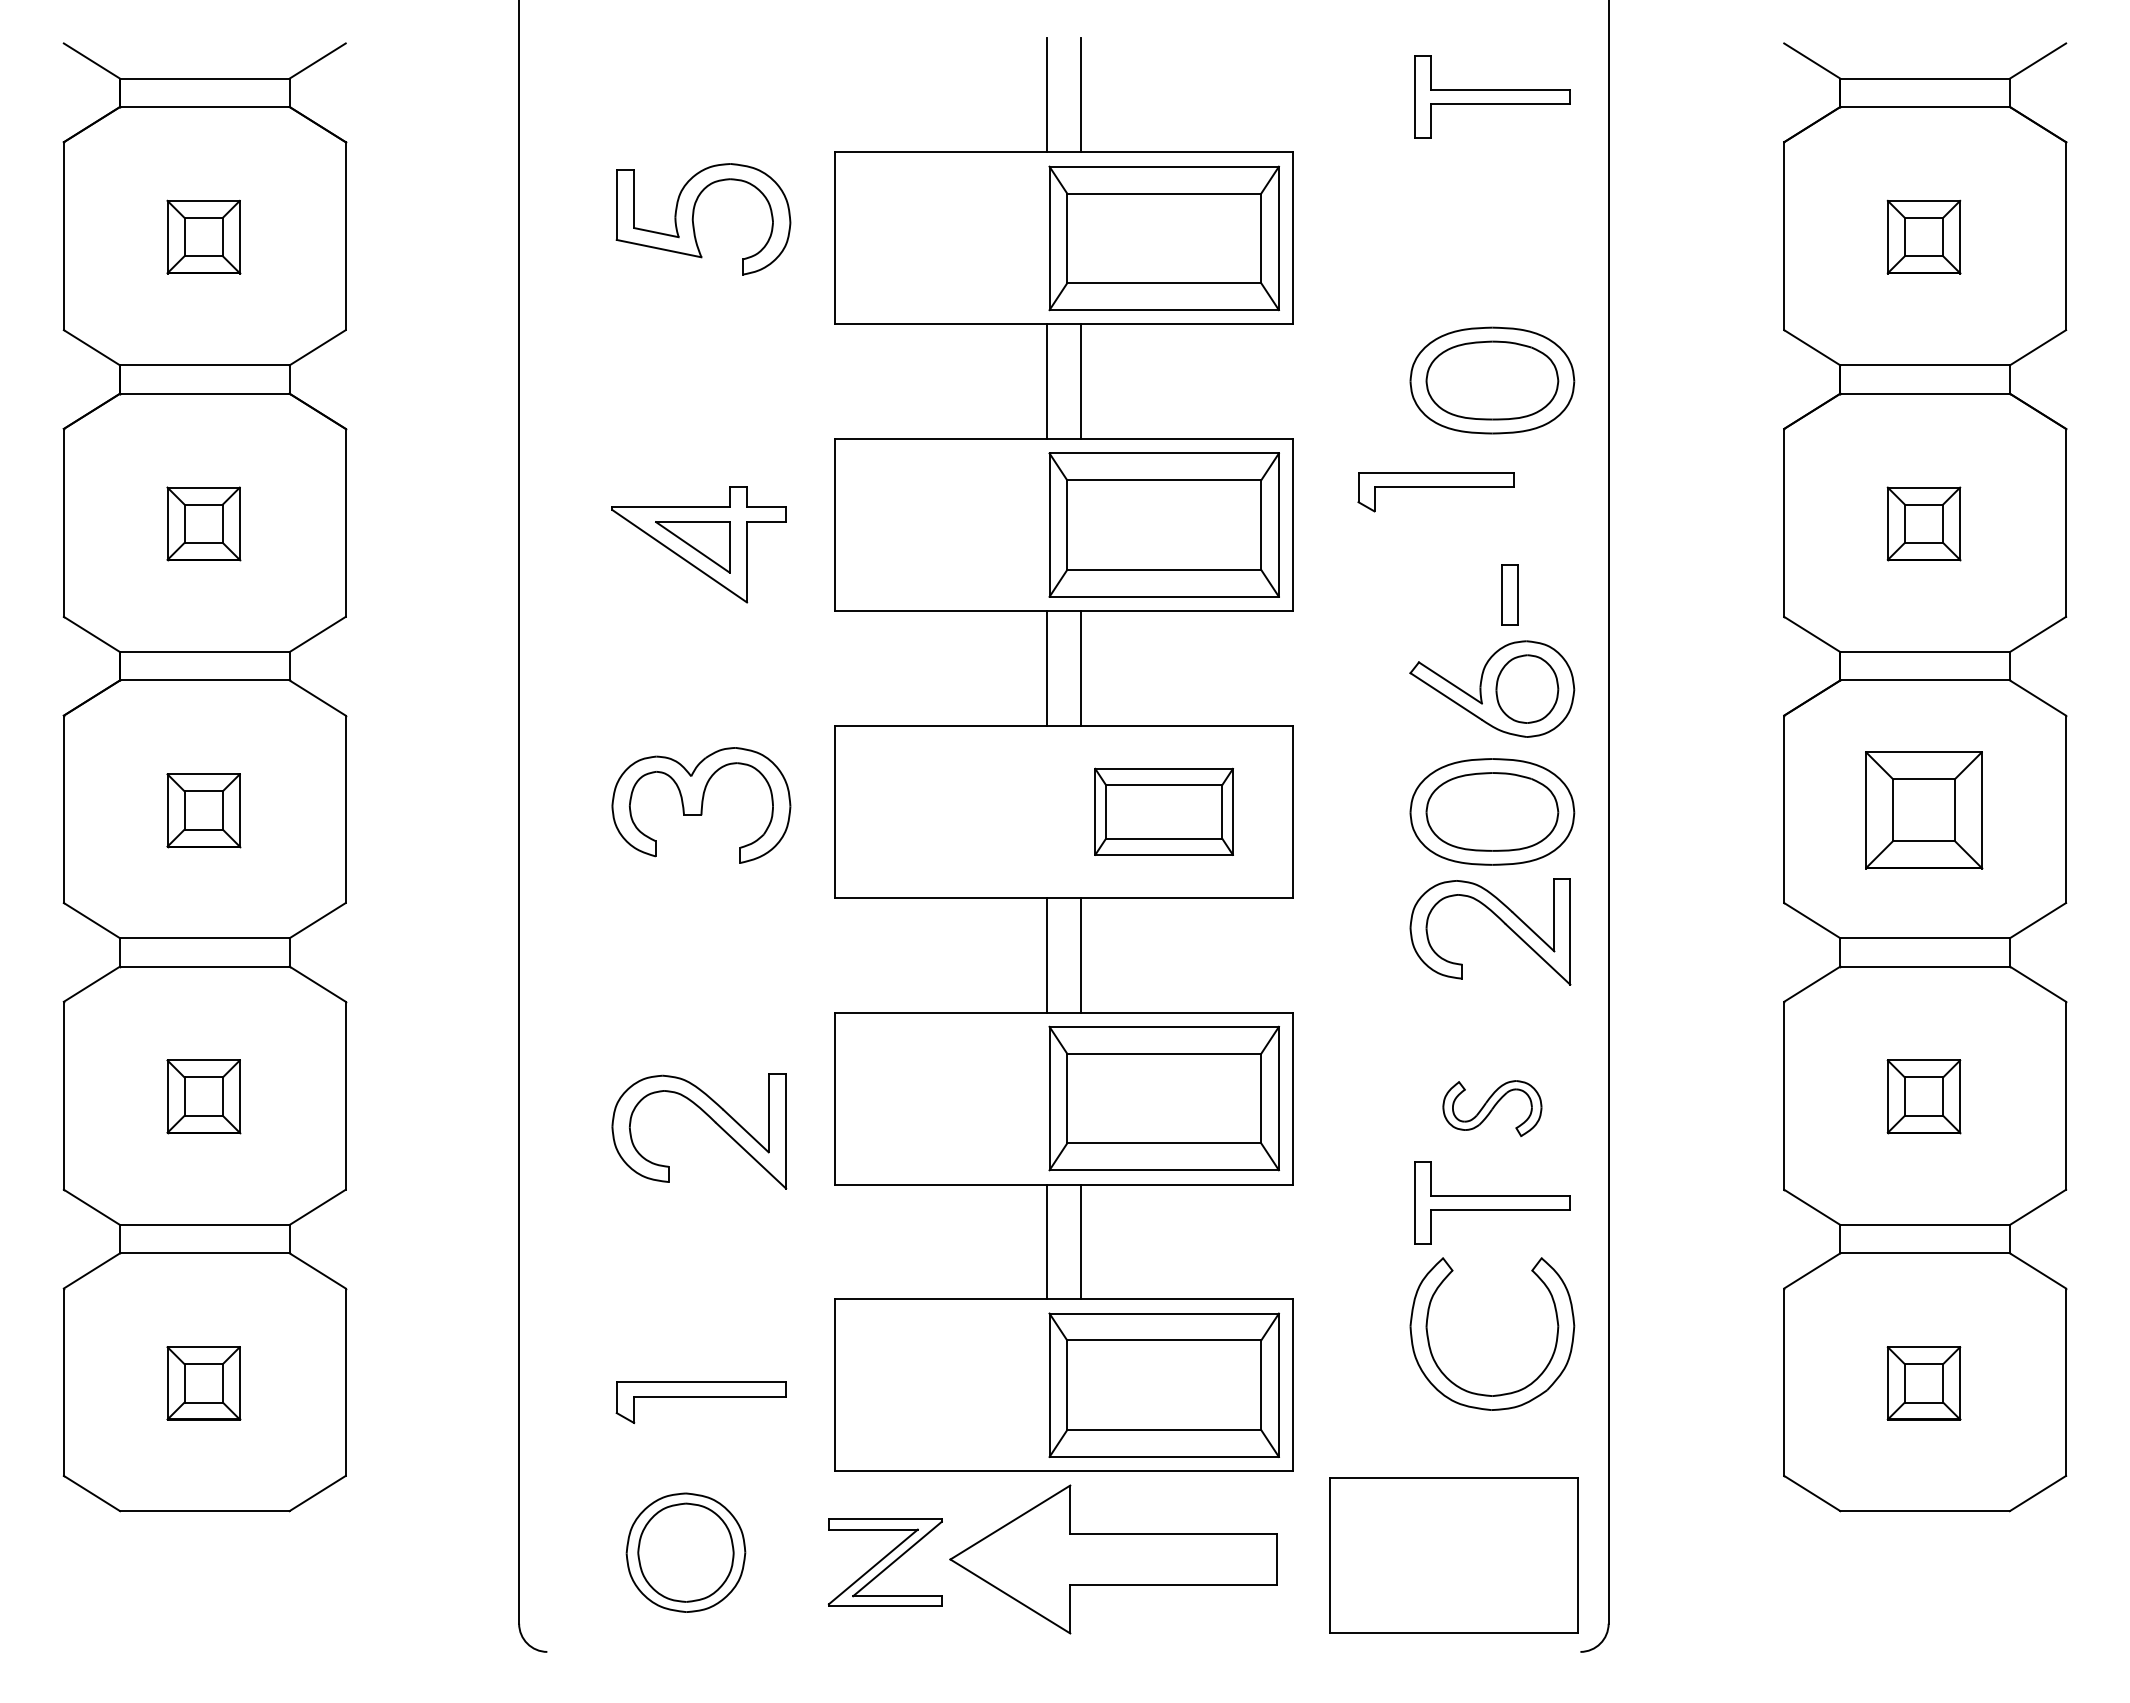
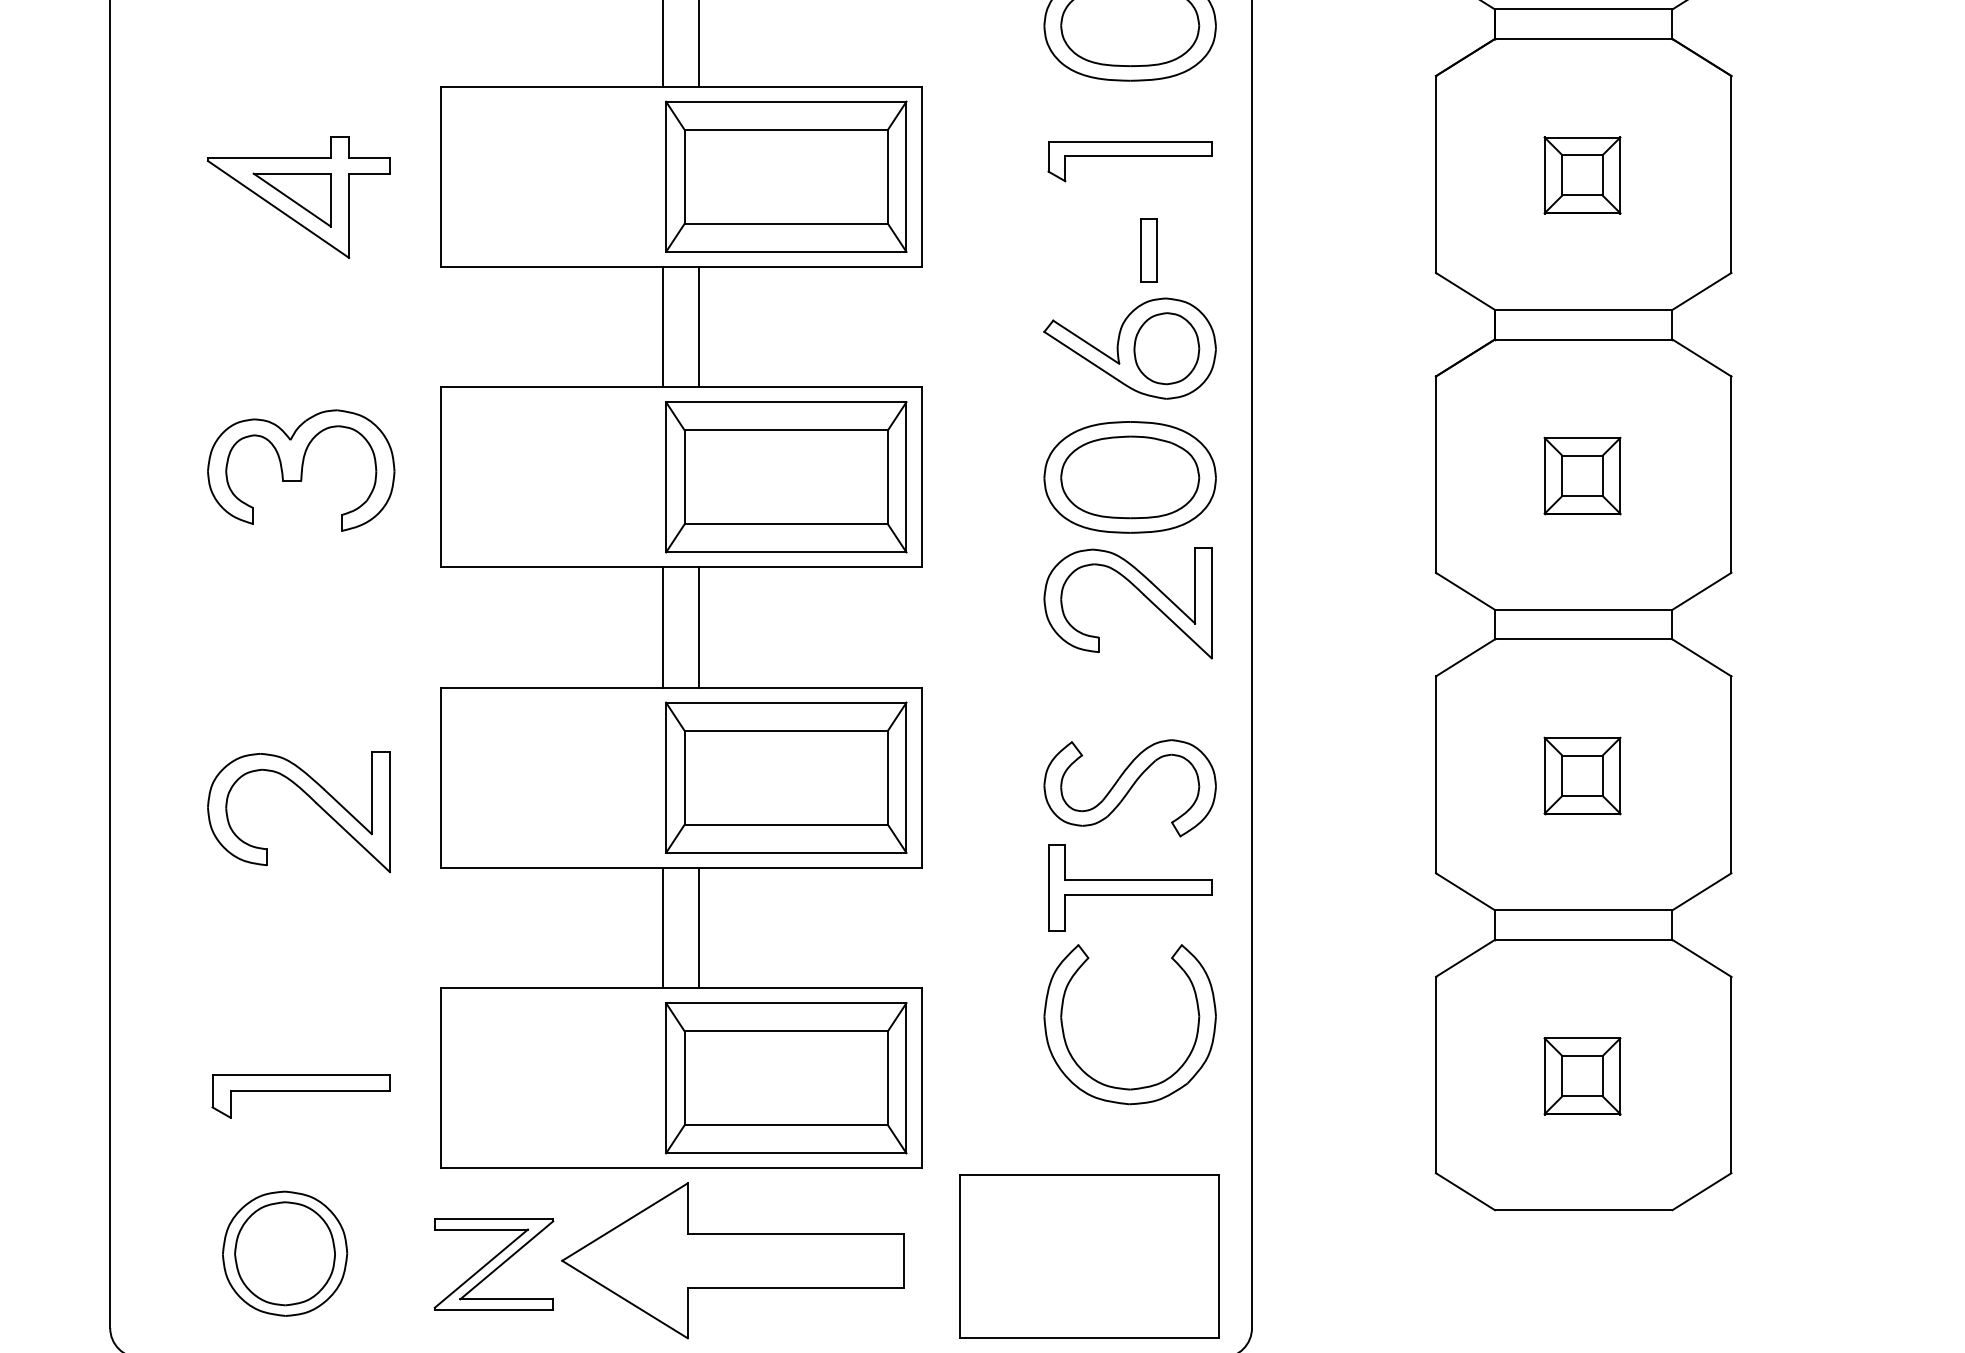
part: (1435, 492) -> (1129, 161), moved
part: (1923, 810) -> (1581, 475), size x0.62
part: (1163, 811) -> (785, 476), size x1.67
part: (1492, 1108) -> (1130, 788), size x1.67

